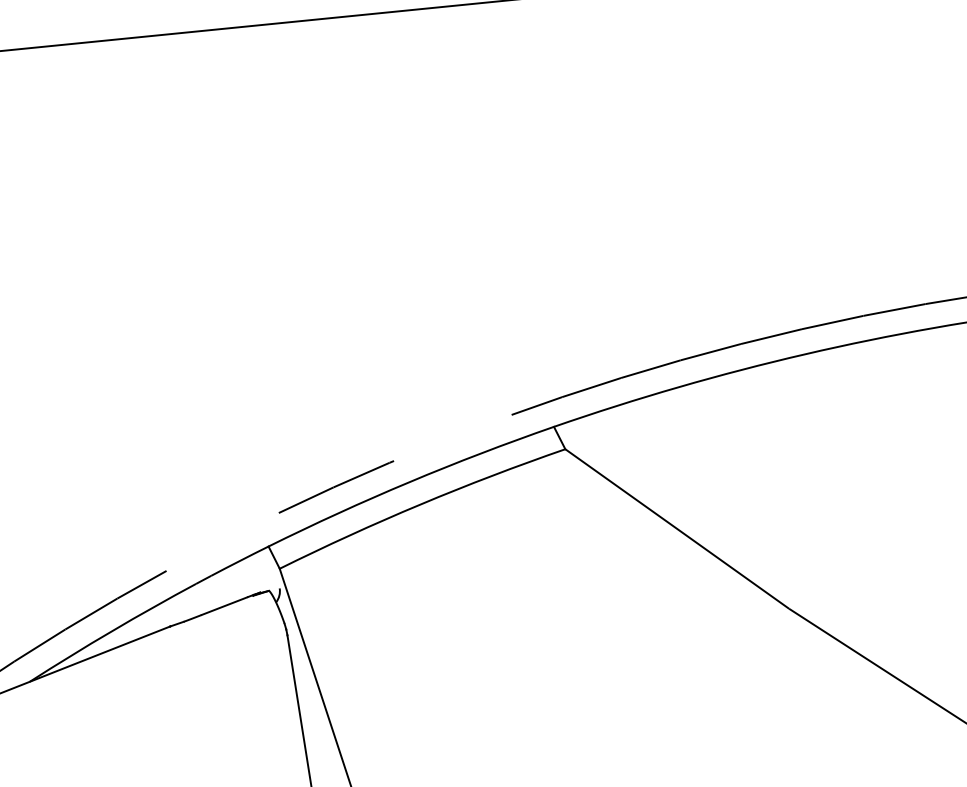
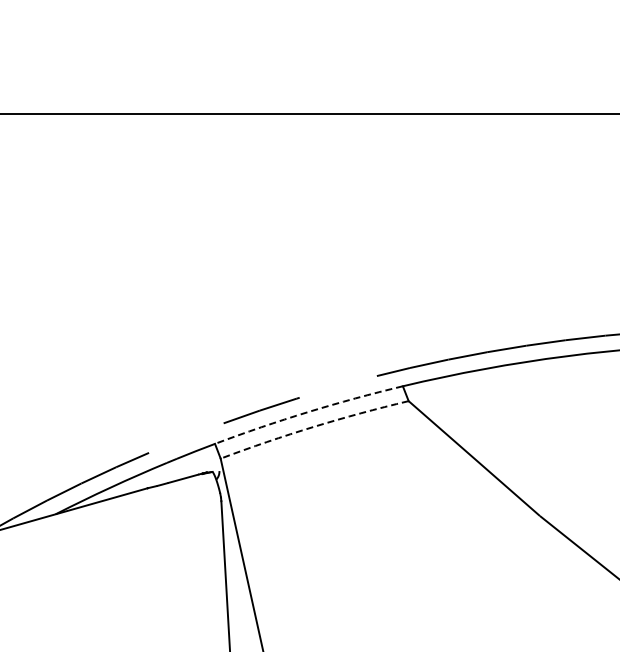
arc: (410, 482) -> (308, 412), solid -> dashed
arc: (420, 503) -> (313, 426), solid -> dashed

